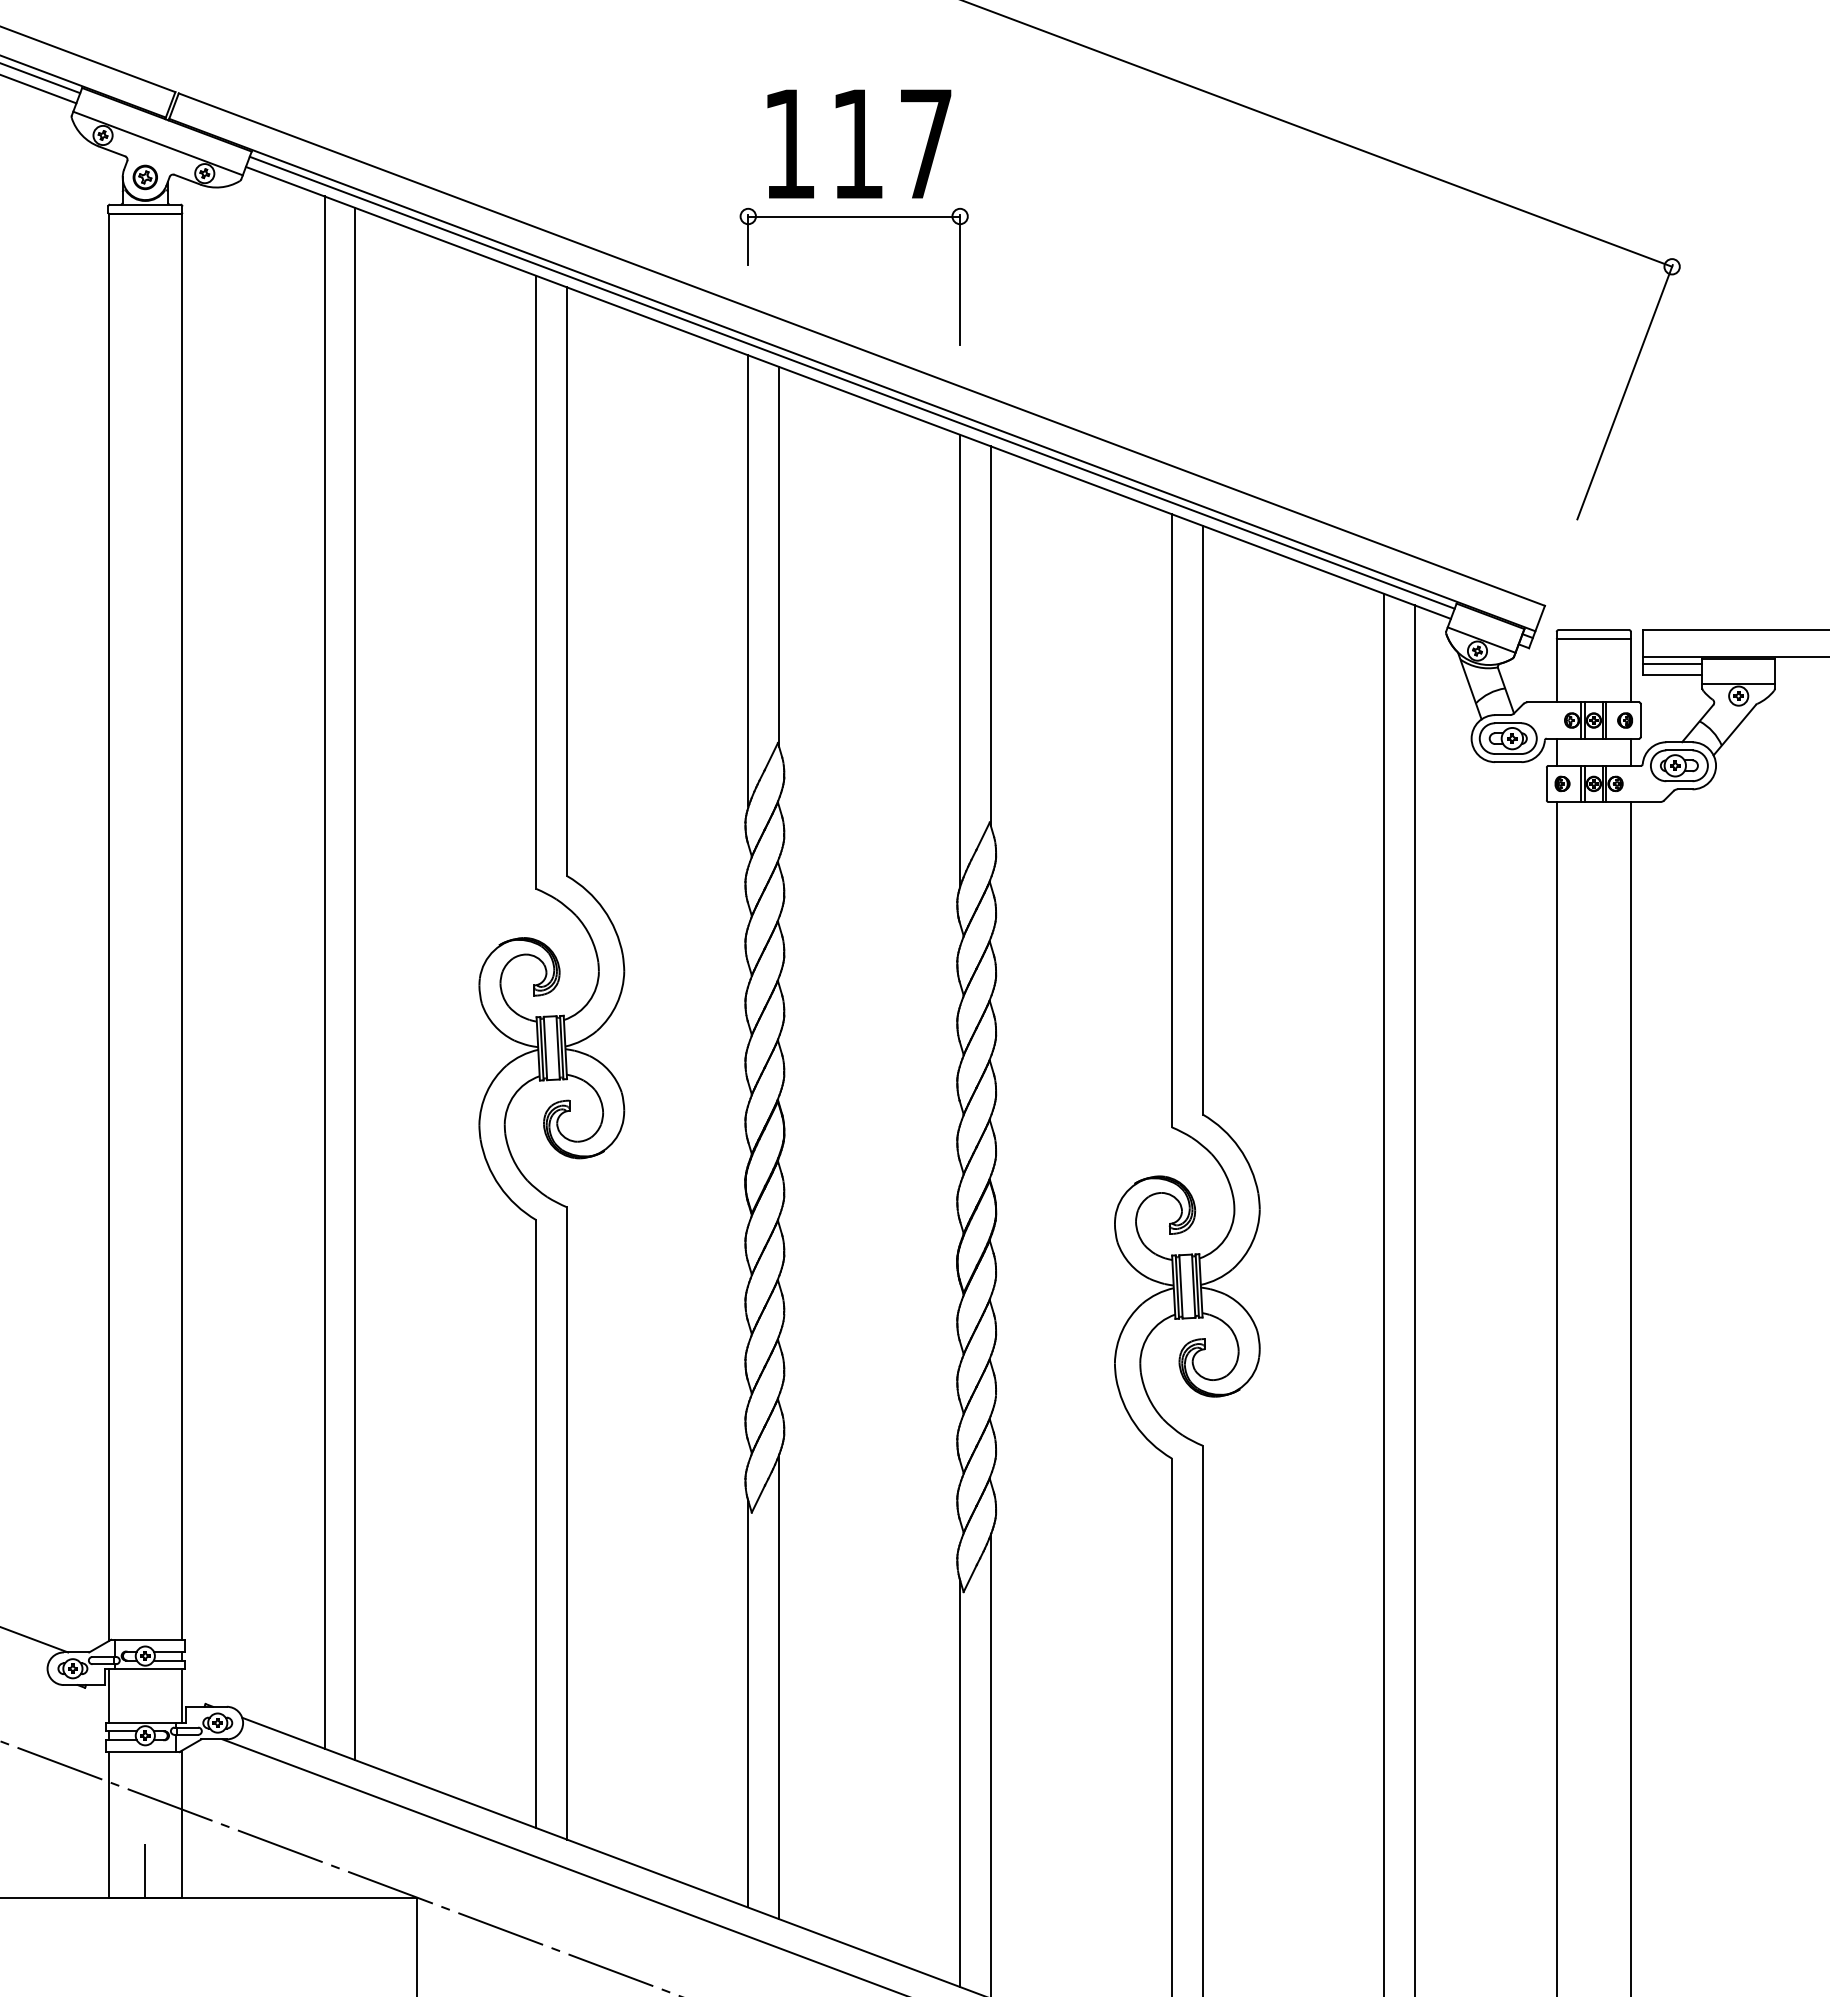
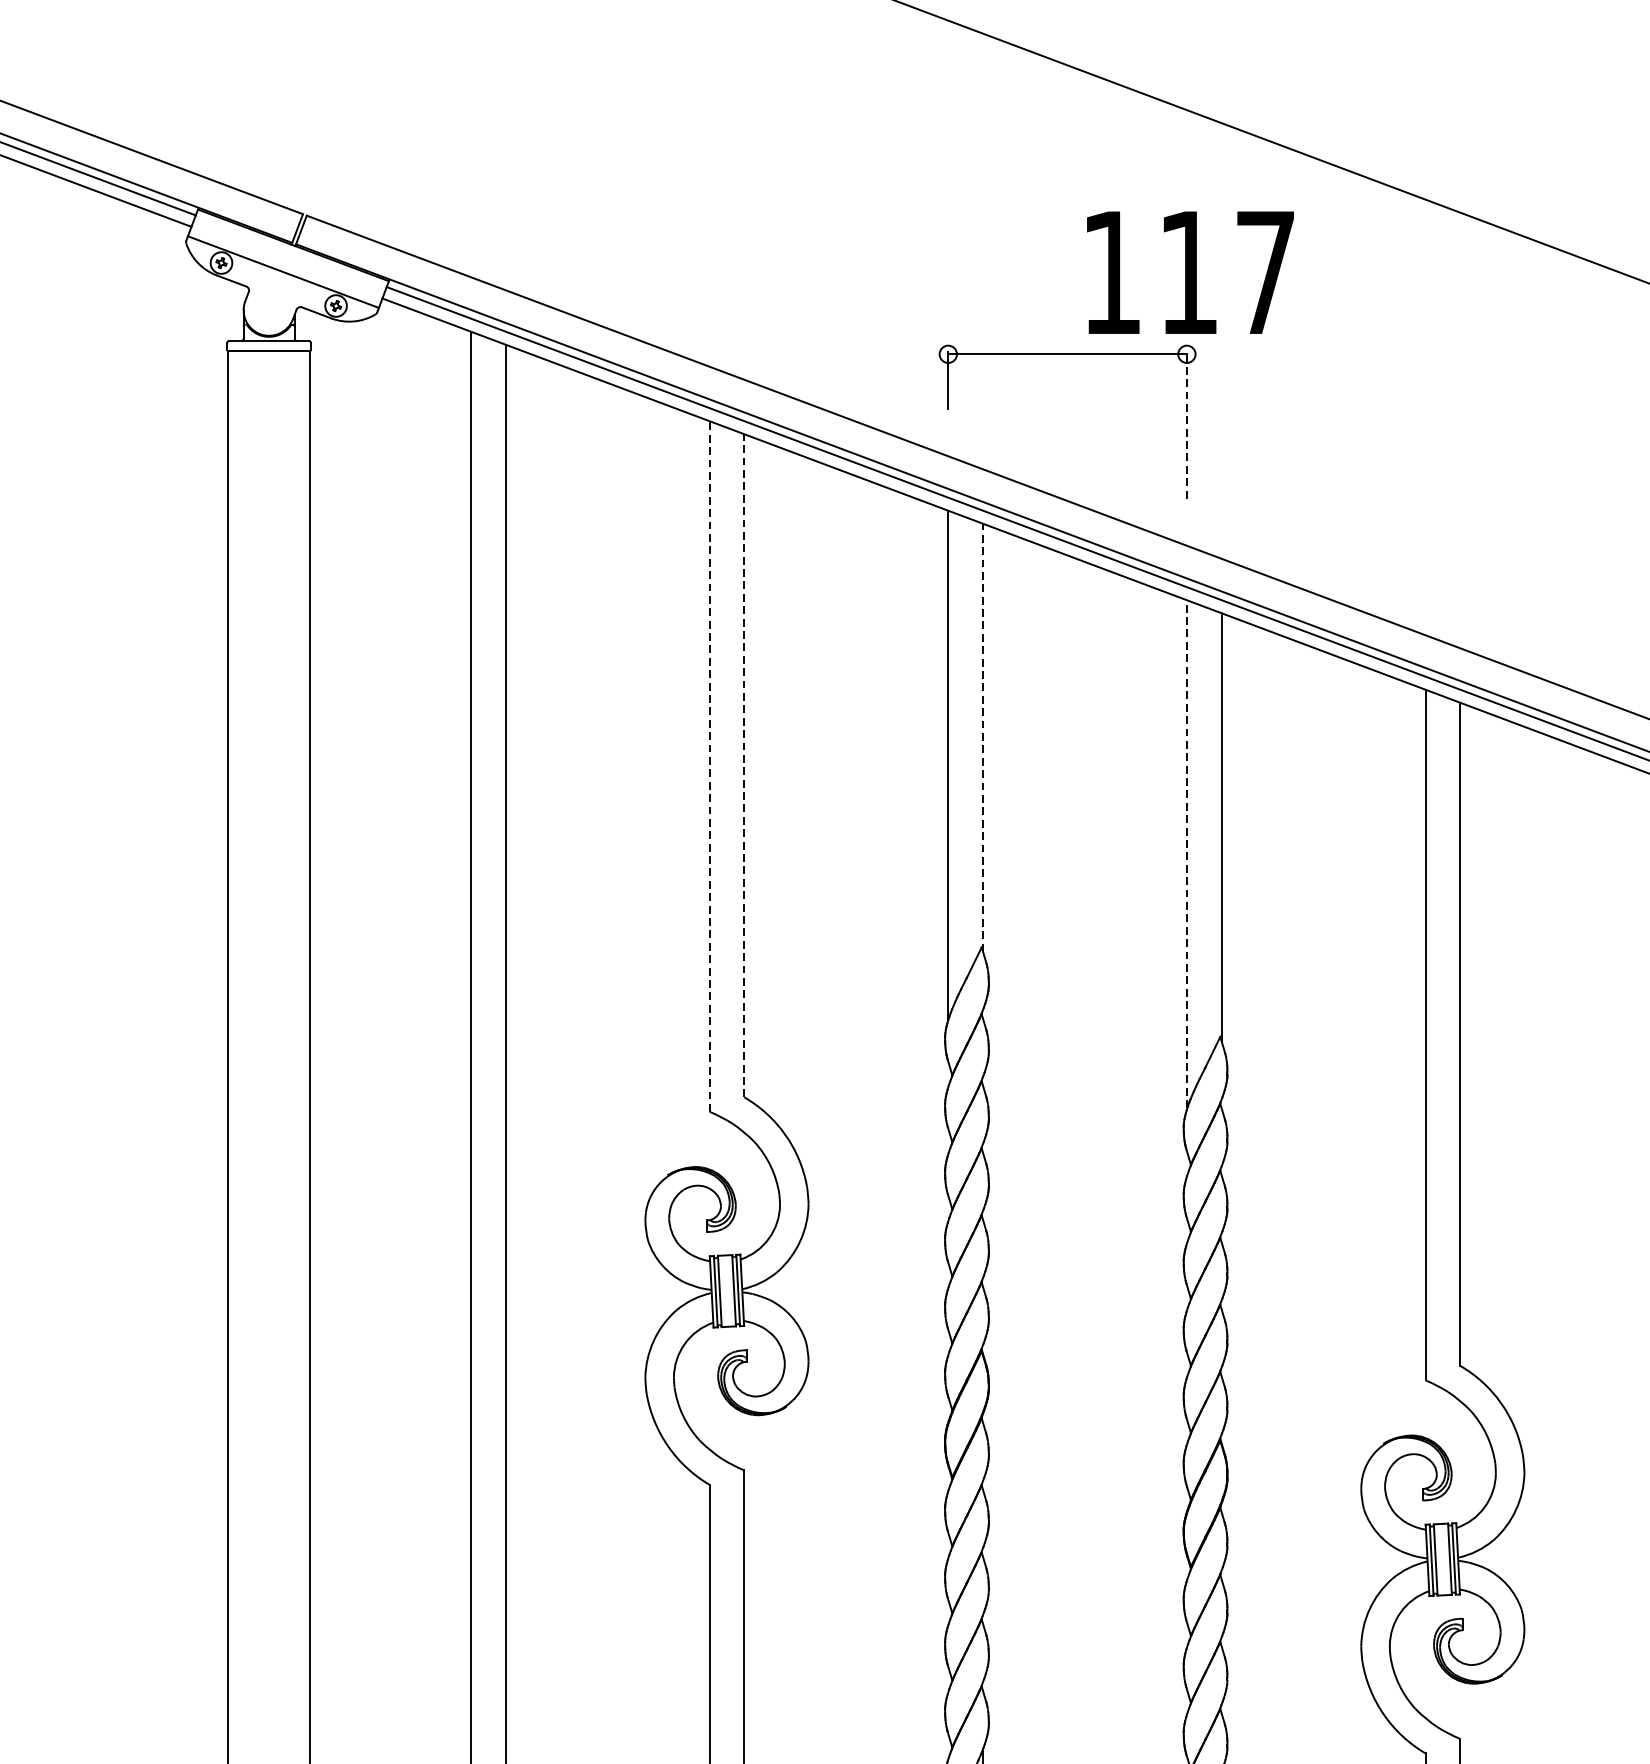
text: (859, 143) -> (1190, 272), moved
part: (144, 177) -> (268, 310), removed
line: (960, 279) -> (1187, 425), solid -> dashed
line: (779, 556) -> (983, 737), solid -> dashed
line: (567, 581) -> (744, 765), solid -> dashed
line: (536, 582) -> (709, 766), solid -> dashed
line: (960, 660) -> (1187, 854), solid -> dashed

